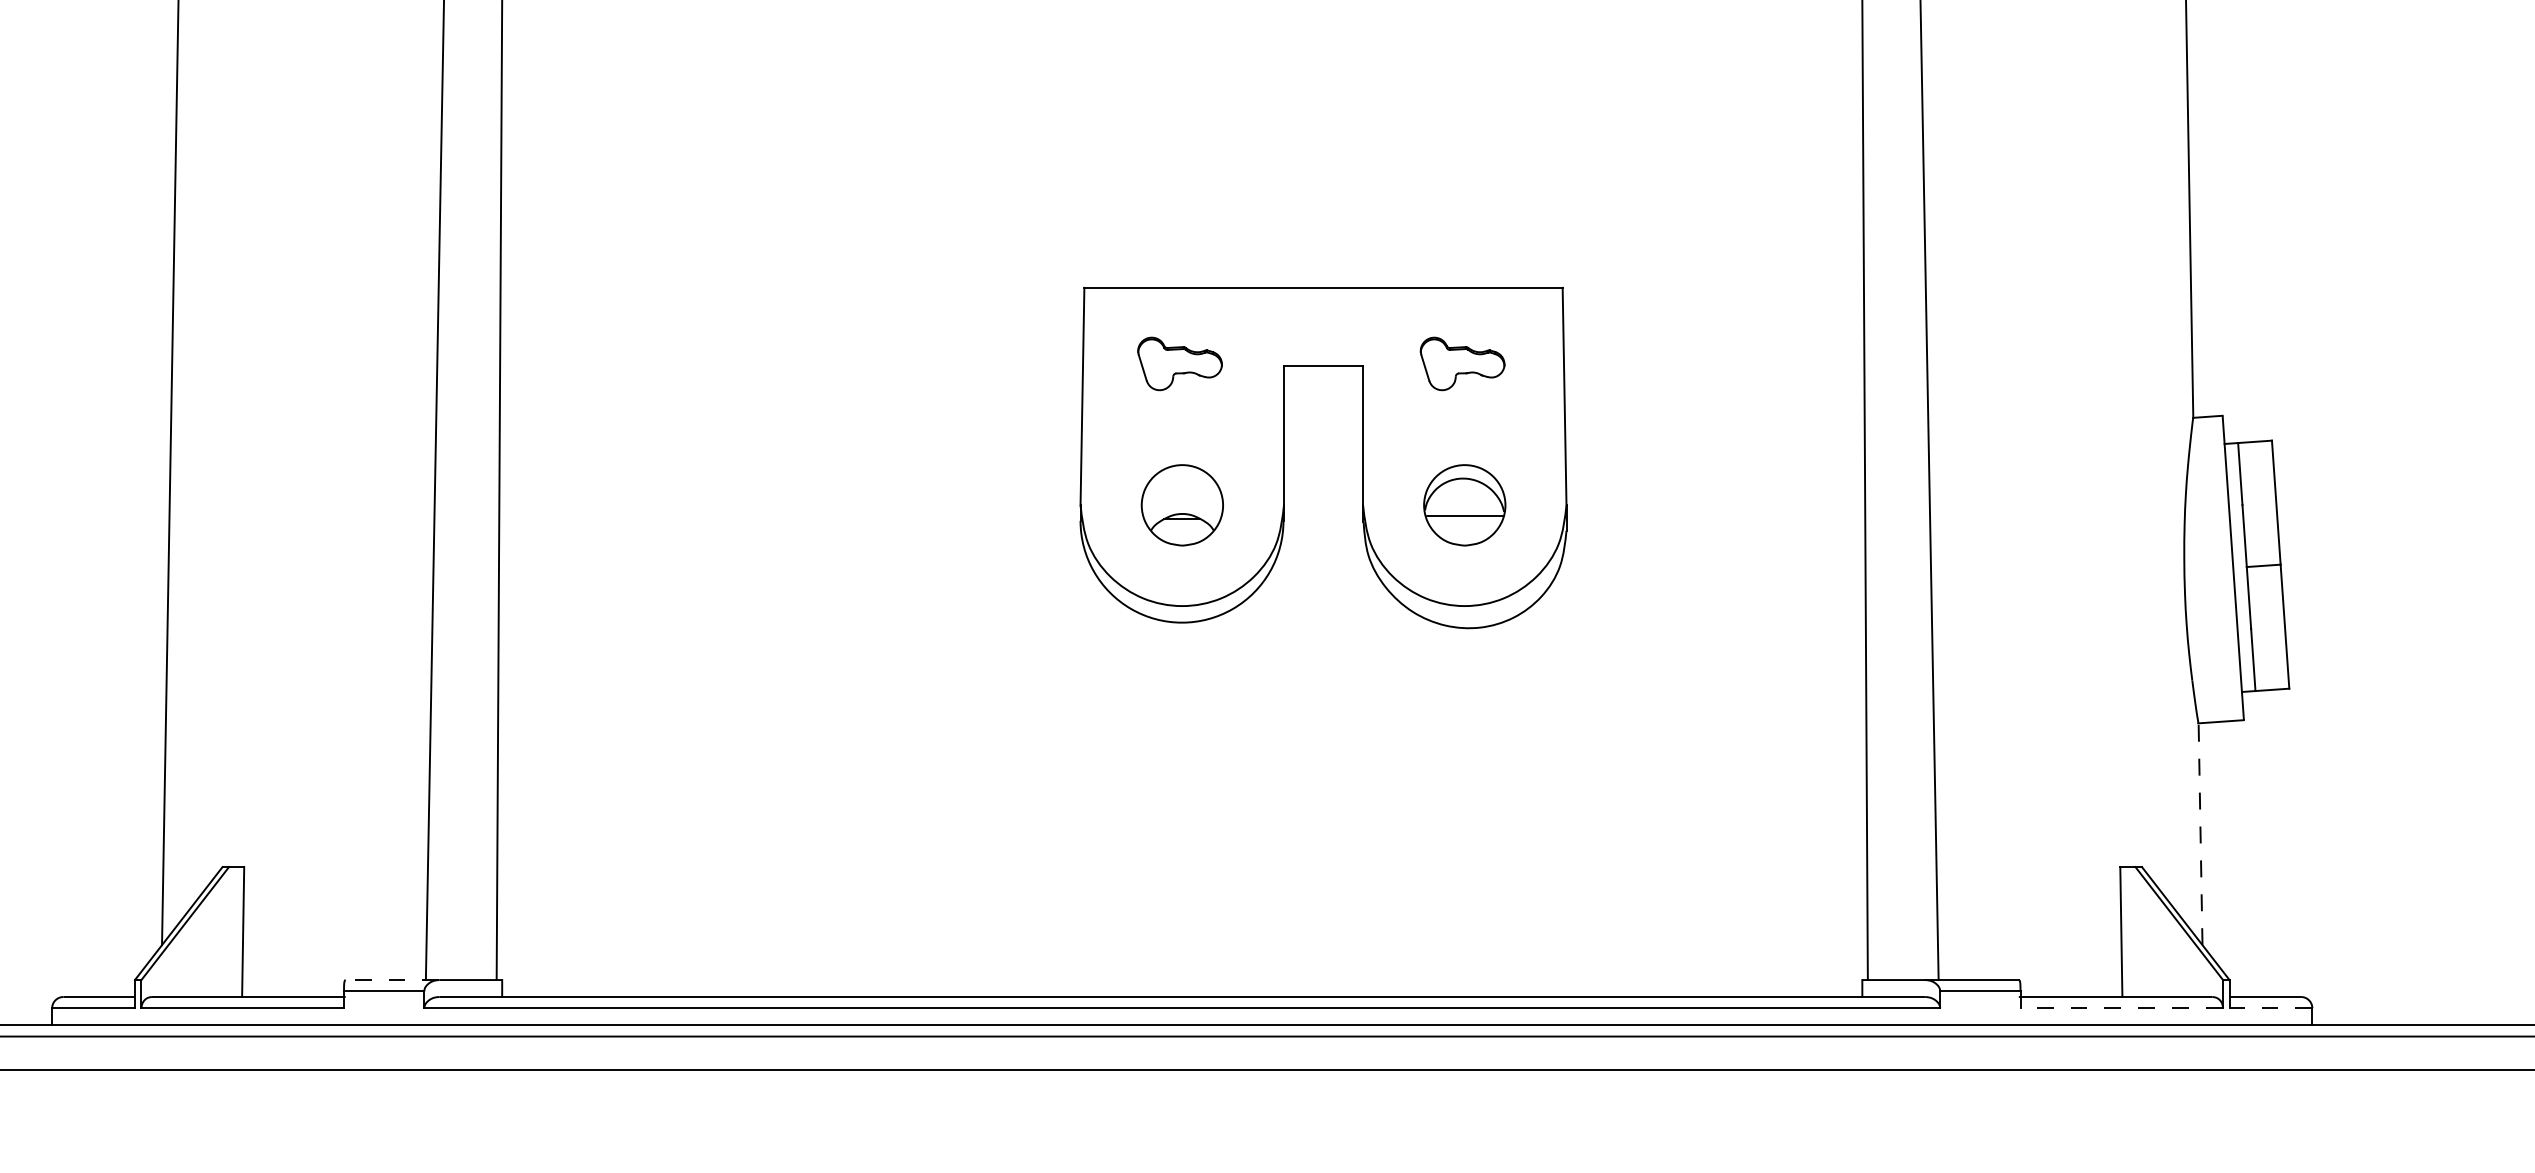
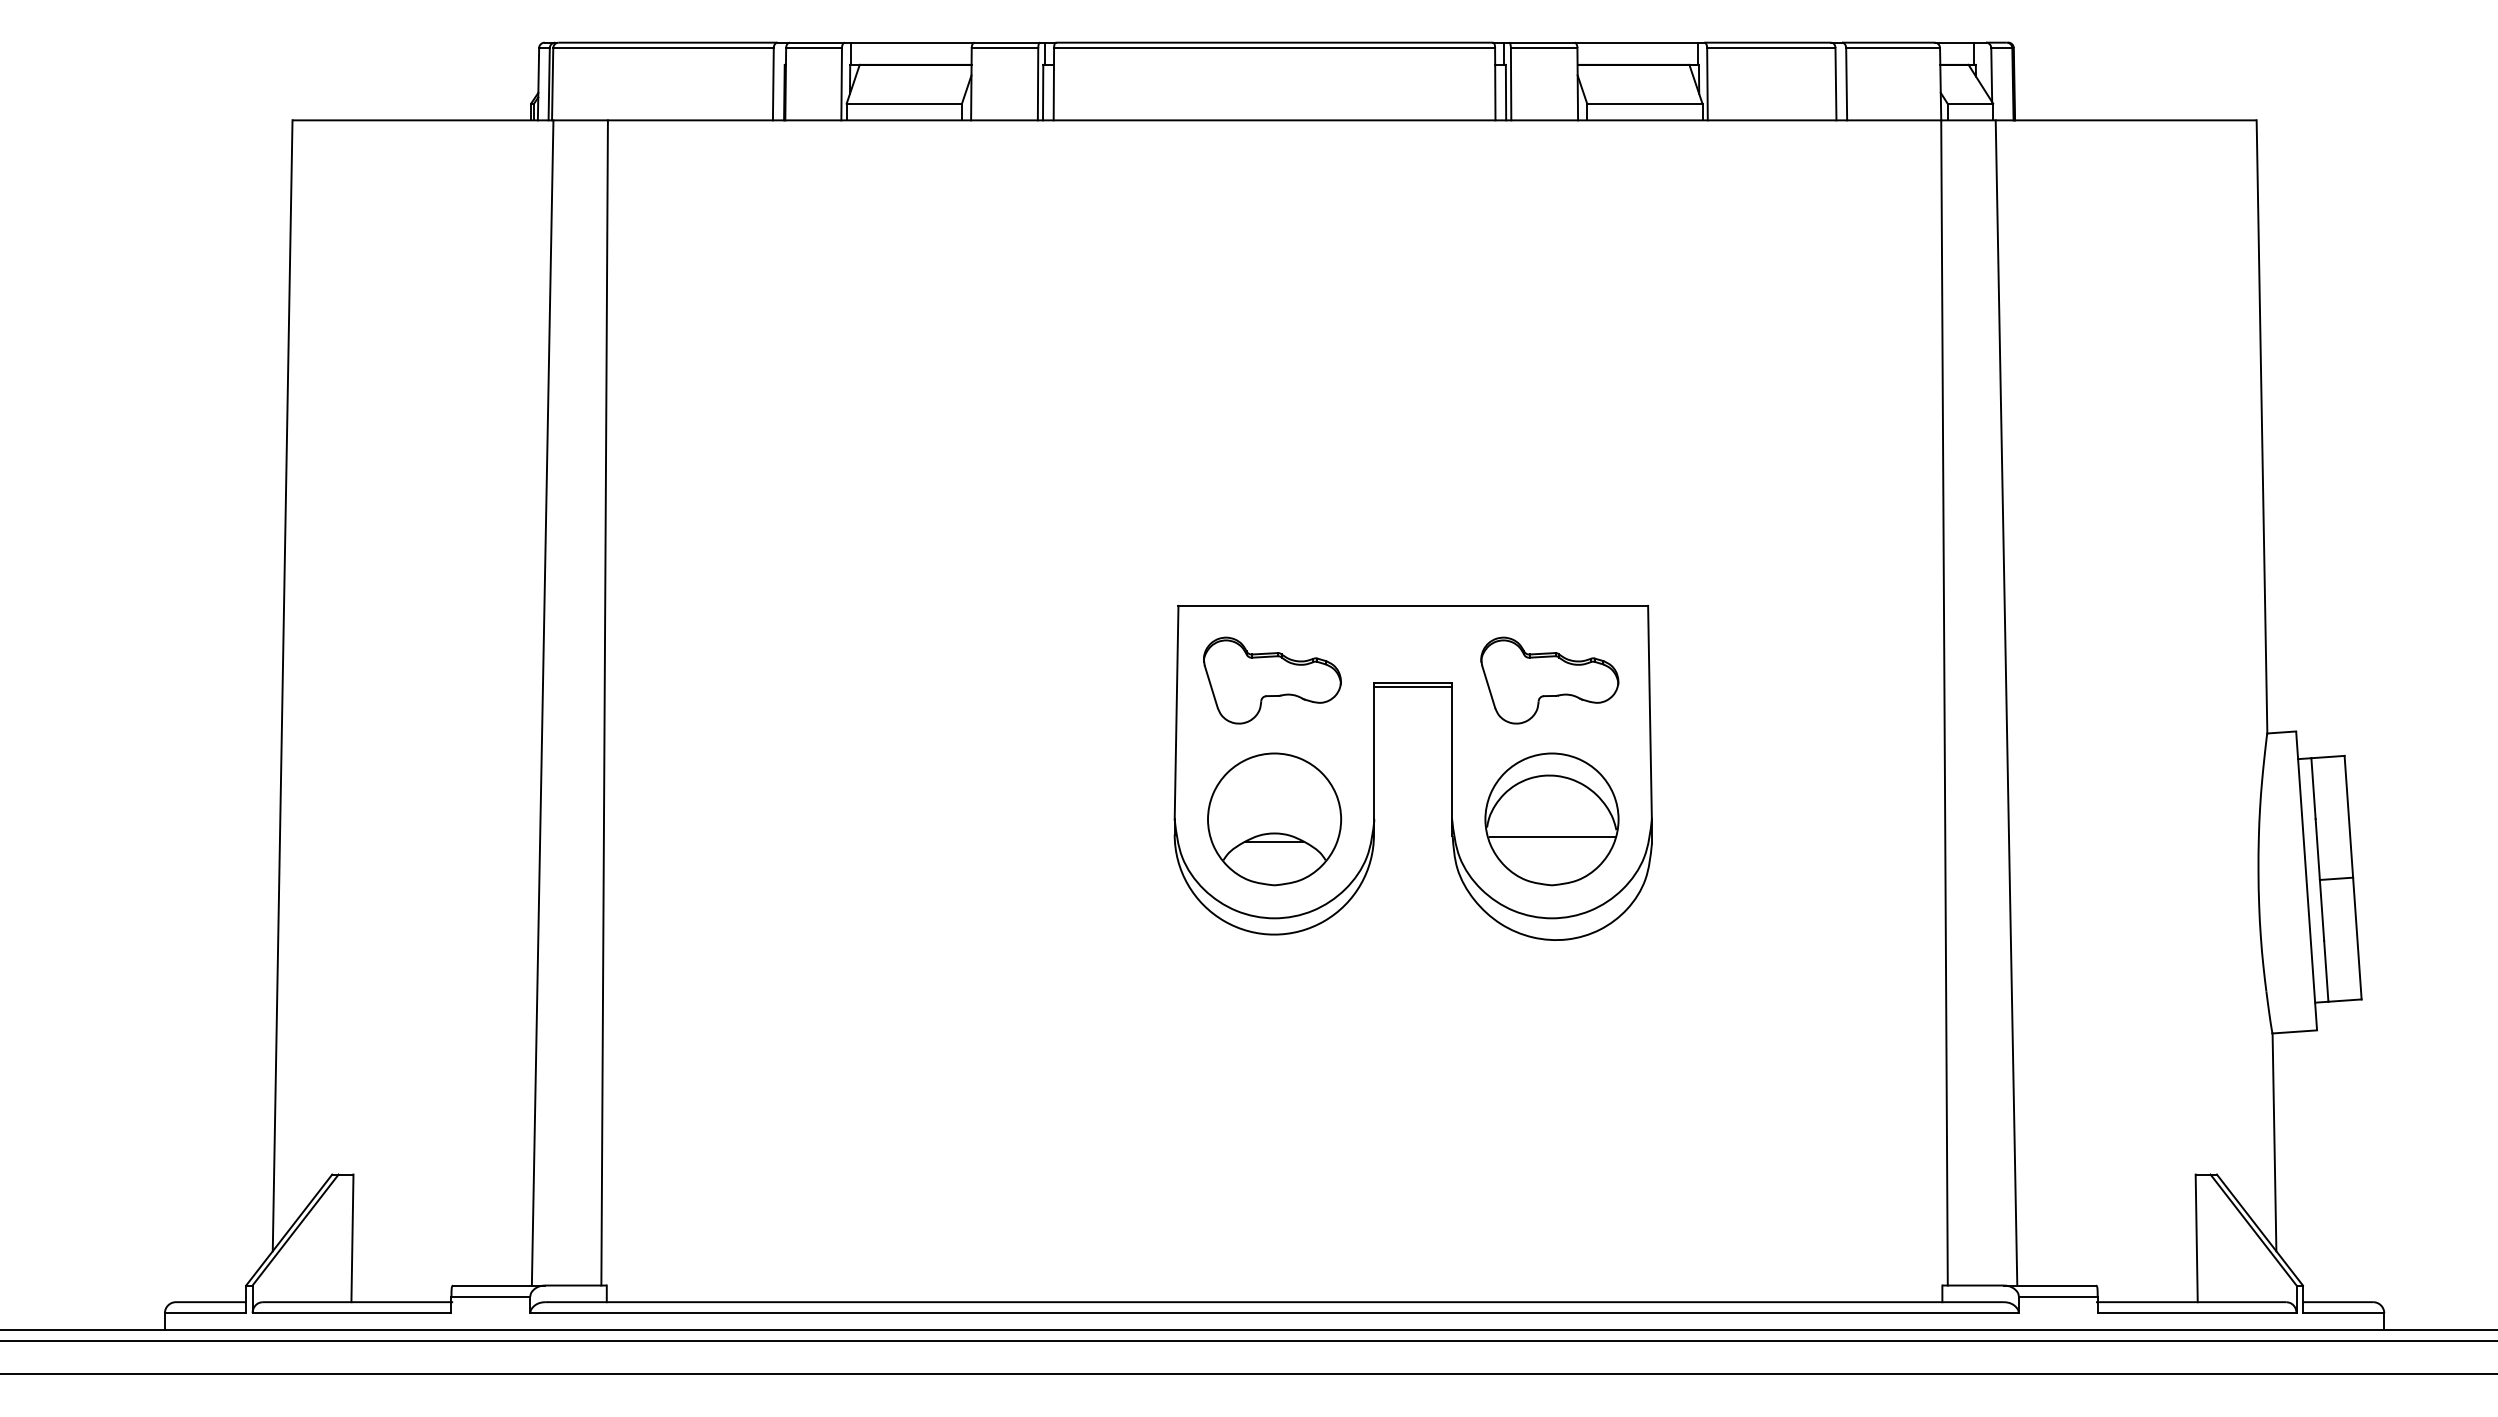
part: (1180, 363) -> (1272, 680), size x1.67
part: (1462, 363) -> (1549, 680), size x1.67
line: (1323, 369) -> (1413, 686), added
part: (1182, 505) -> (1274, 819), size x1.67
part: (1464, 505) -> (1551, 819), size x1.67
line: (2200, 834) -> (2274, 1142), dashed -> solid
line: (392, 980) -> (499, 1285), dashed -> solid
line: (2121, 1008) -> (2196, 1313), dashed -> solid
line: (2270, 1008) -> (2343, 1313), dashed -> solid

